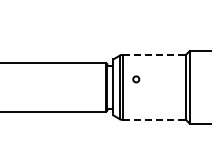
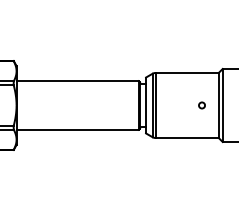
line: (154, 54) -> (187, 72), dashed -> solid
circle: (135, 79) -> (201, 105), moved
line: (154, 120) -> (187, 138), dashed -> solid

